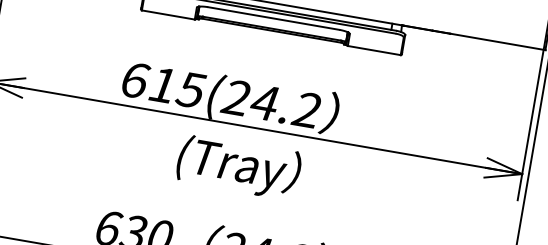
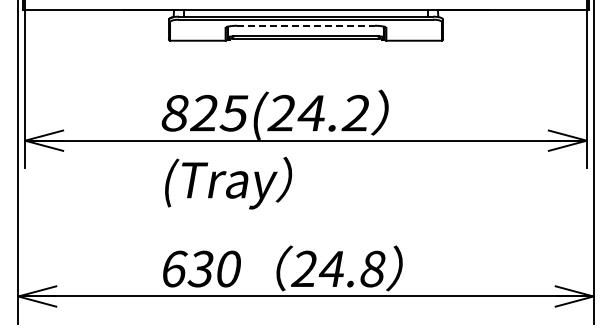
line: (273, 18) -> (305, 25), solid -> dashed
text: (148, 81) -> (189, 112), 615(24.2 -> 825(24.2
text: (238, 166) -> (228, 182), moved

